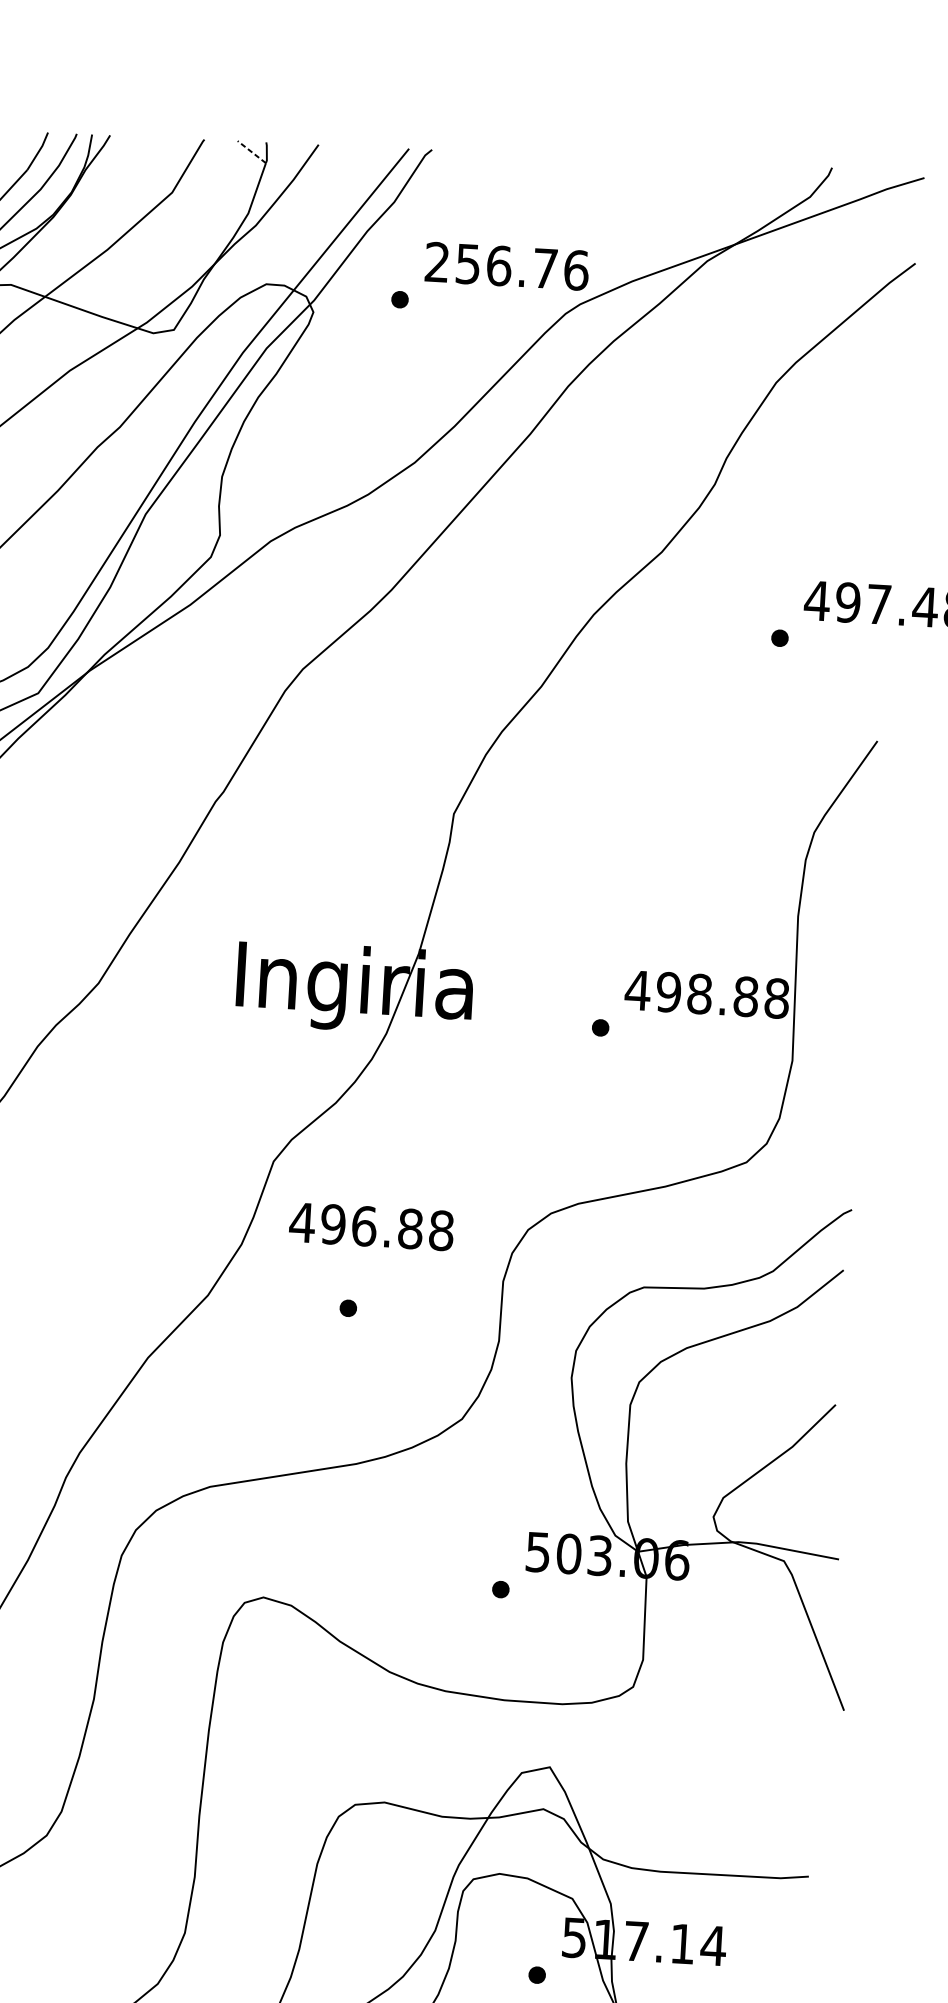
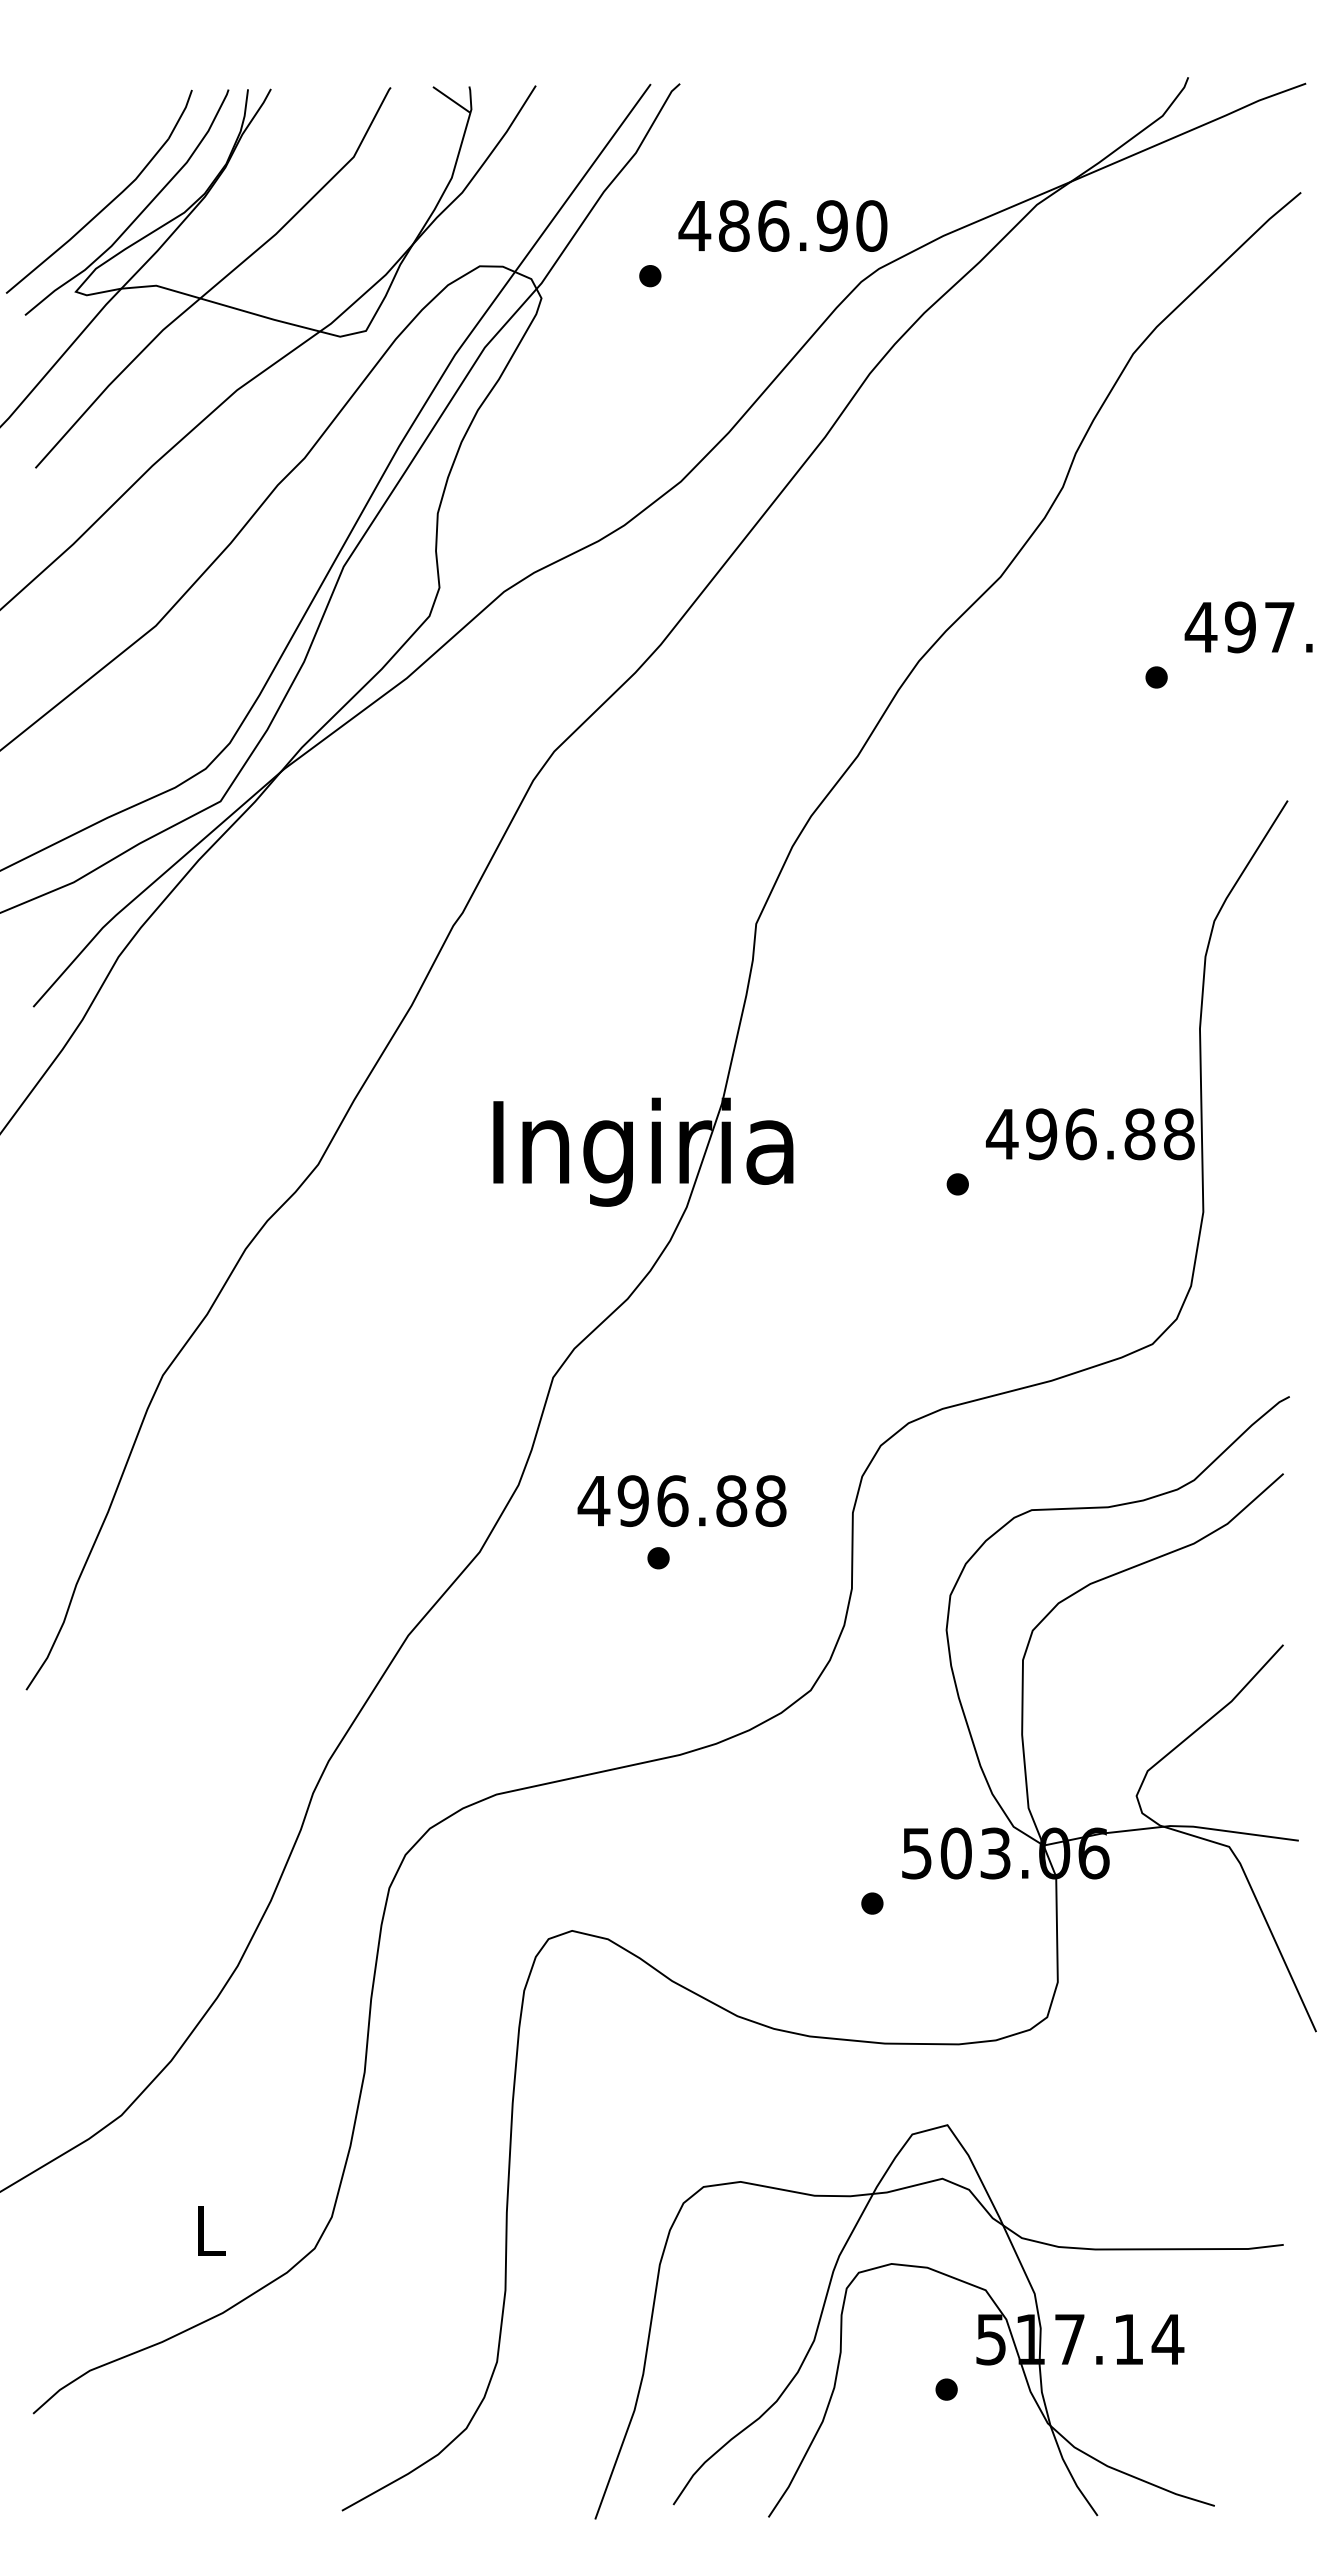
line: (251, 151) -> (451, 99), dashed -> solid
text: (506, 265) -> (782, 225), 256.76 -> 486.90
text: (699, 994) -> (1080, 1134), 498.88 -> 496.88
text: (371, 1226) -> (681, 1500), moved

